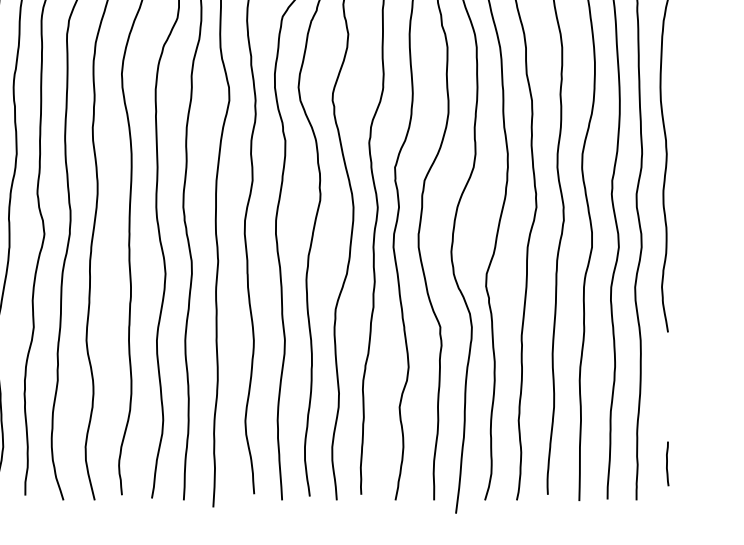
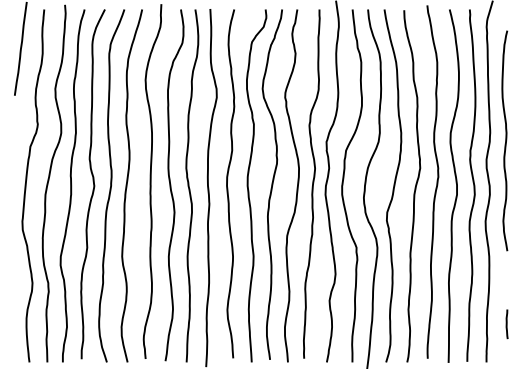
line: (666, 464) -> (506, 324), moved

